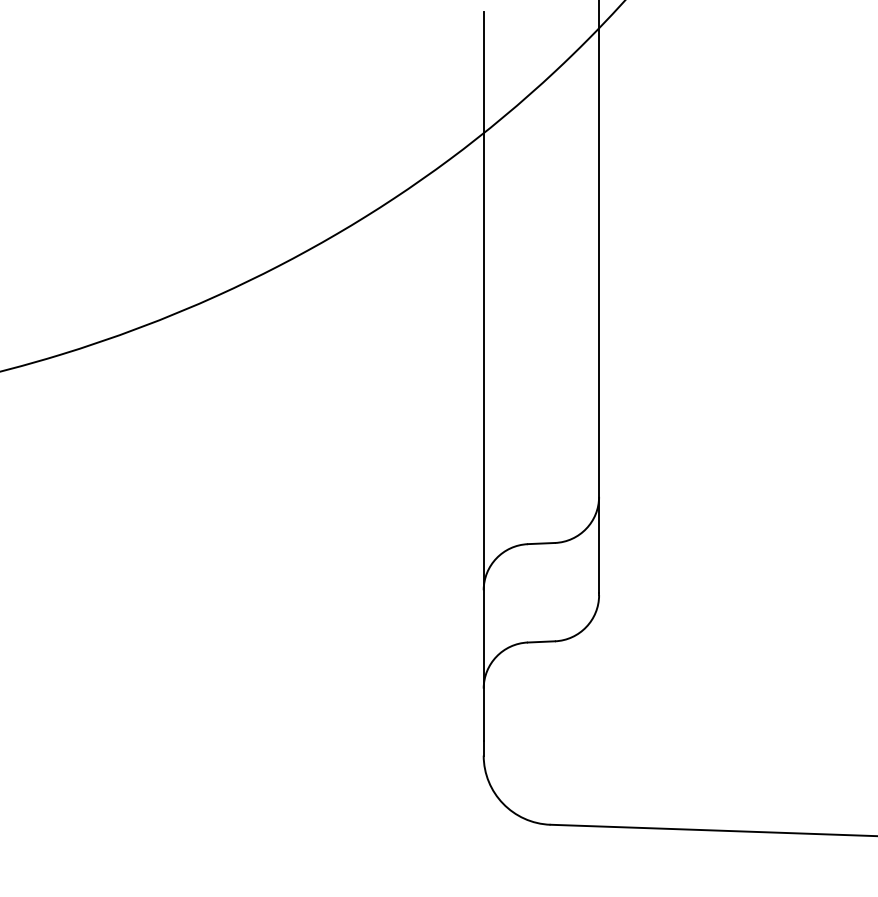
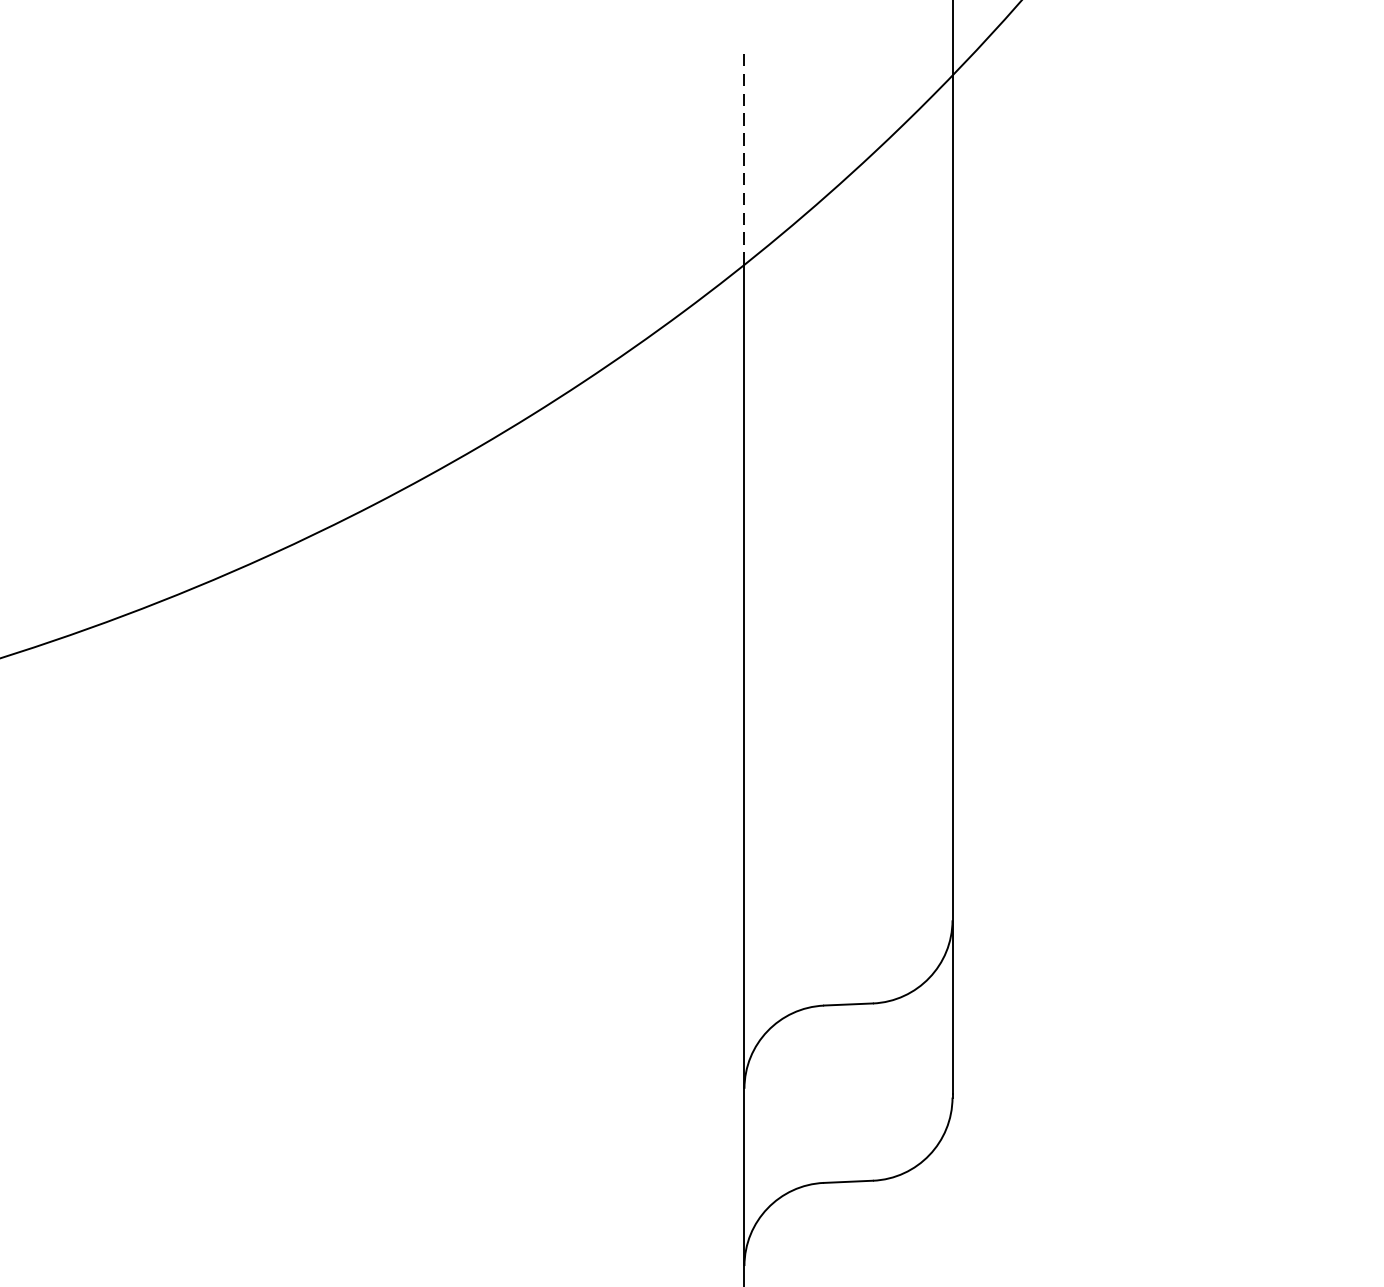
line: (483, 72) -> (744, 155), solid -> dashed

